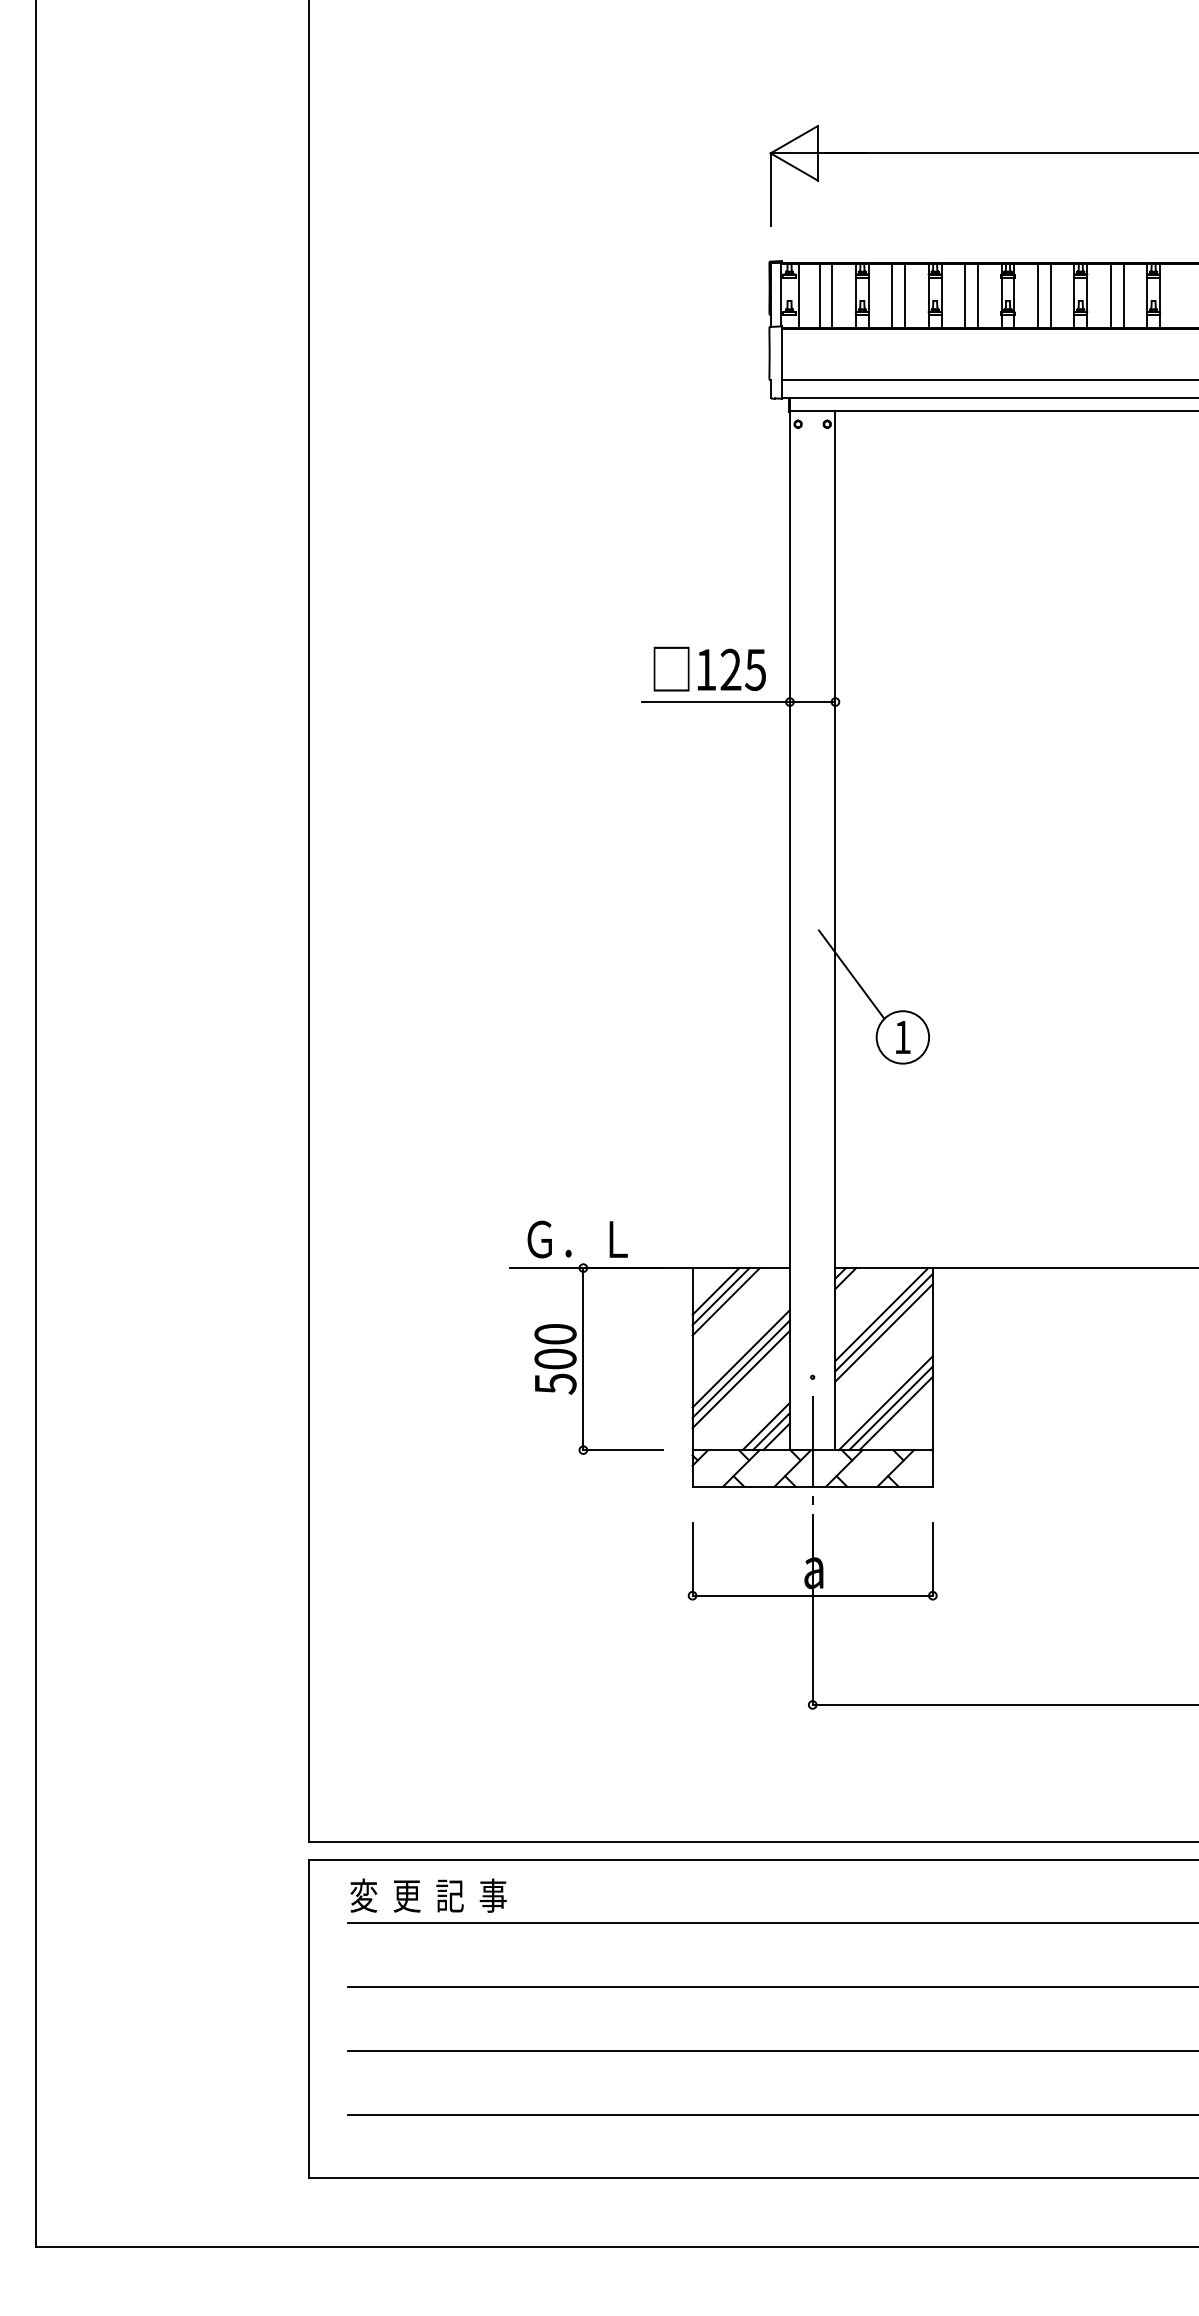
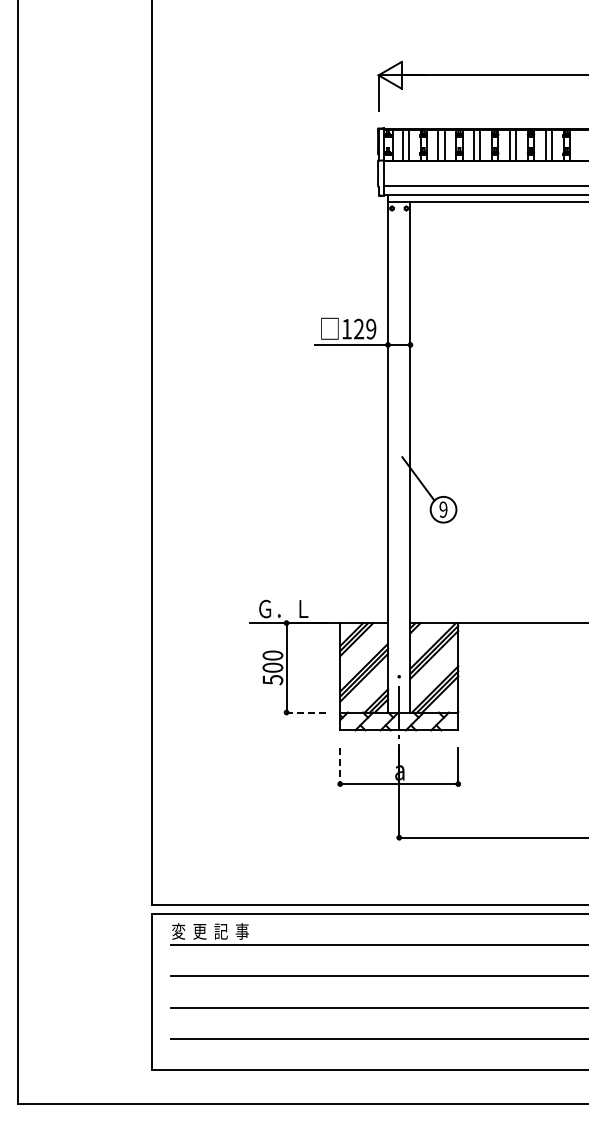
text: (756, 668) -> (371, 328), 125 -> 129
text: (902, 1036) -> (443, 509), 1 -> 9
line: (623, 1450) -> (306, 712), solid -> dashed
line: (693, 1559) -> (340, 766), solid -> dashed

